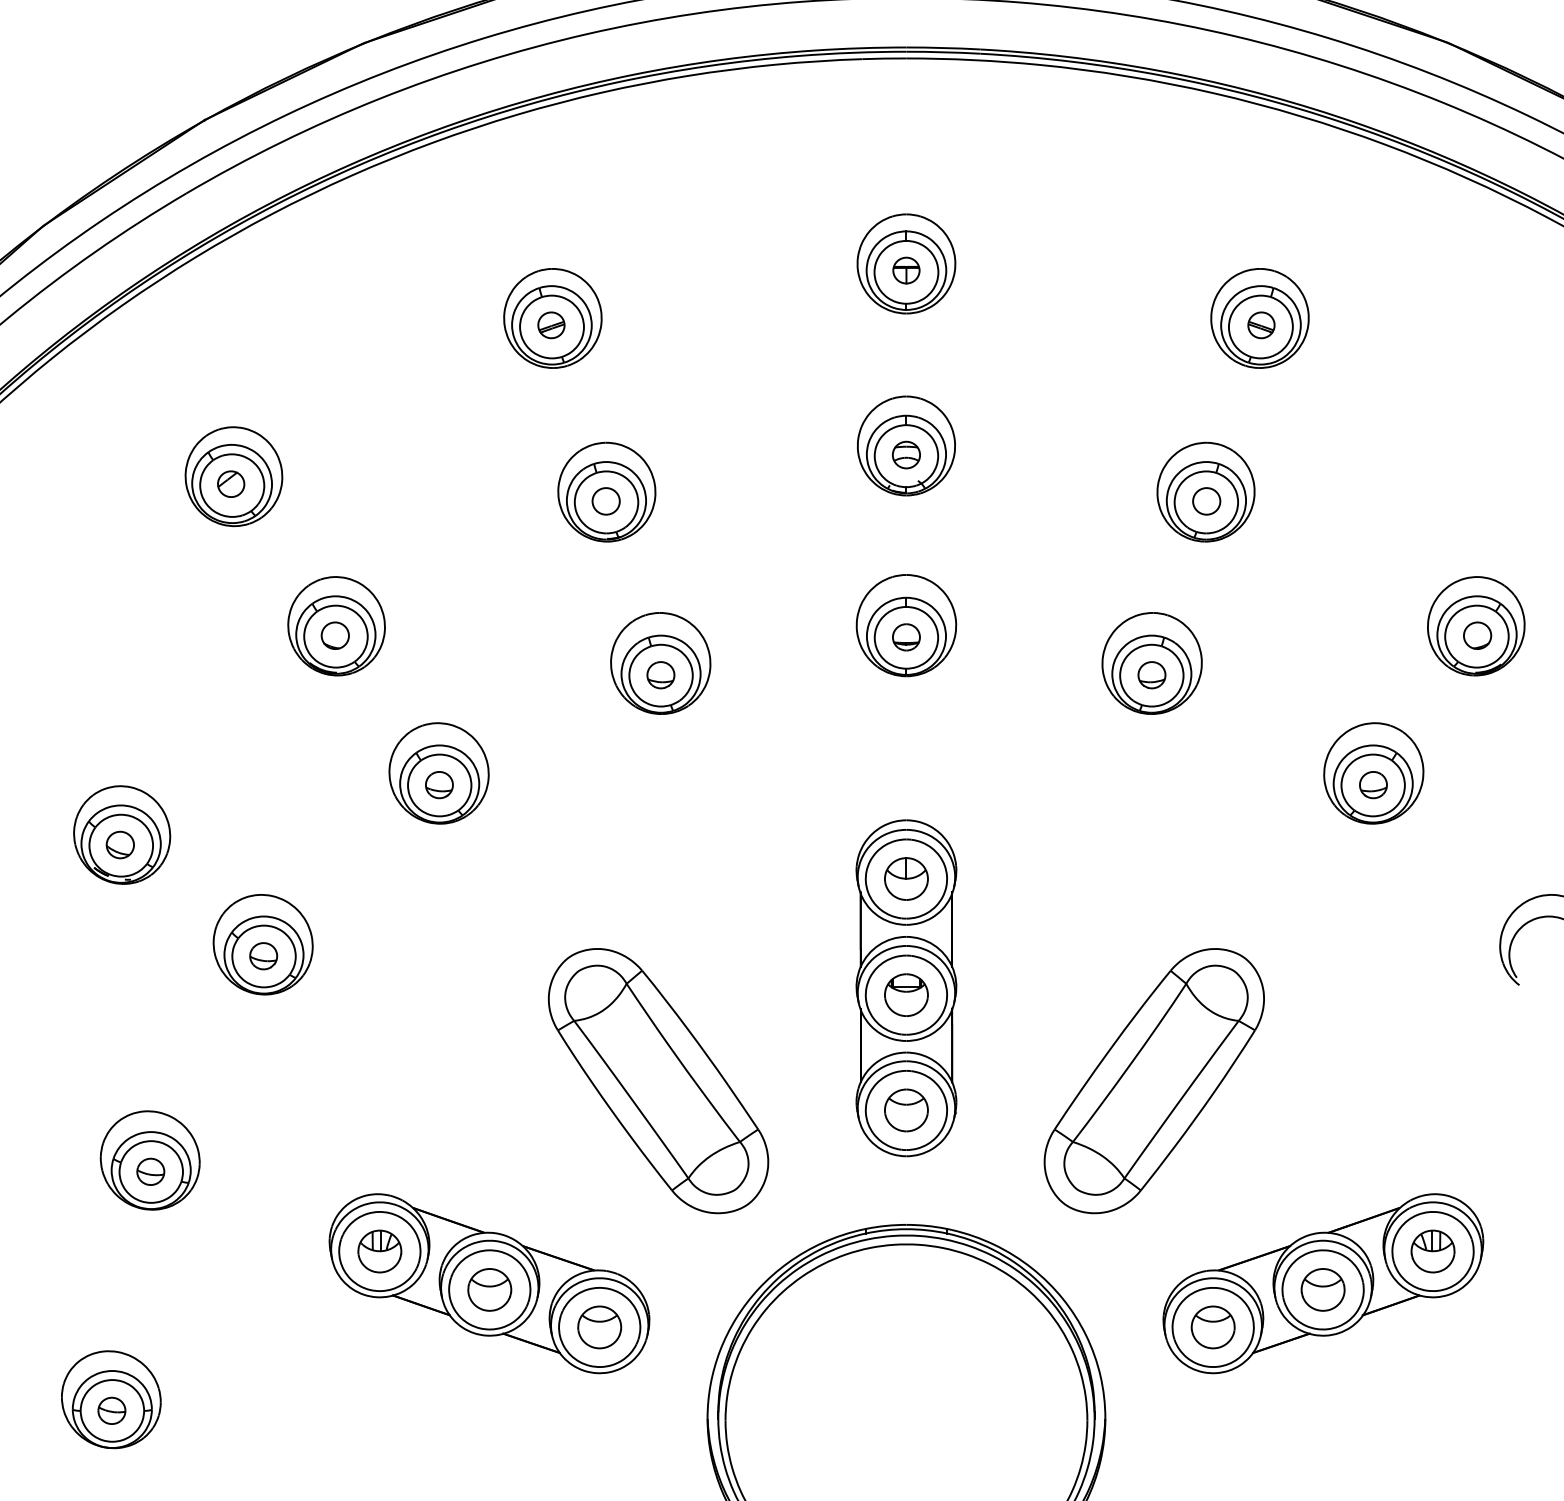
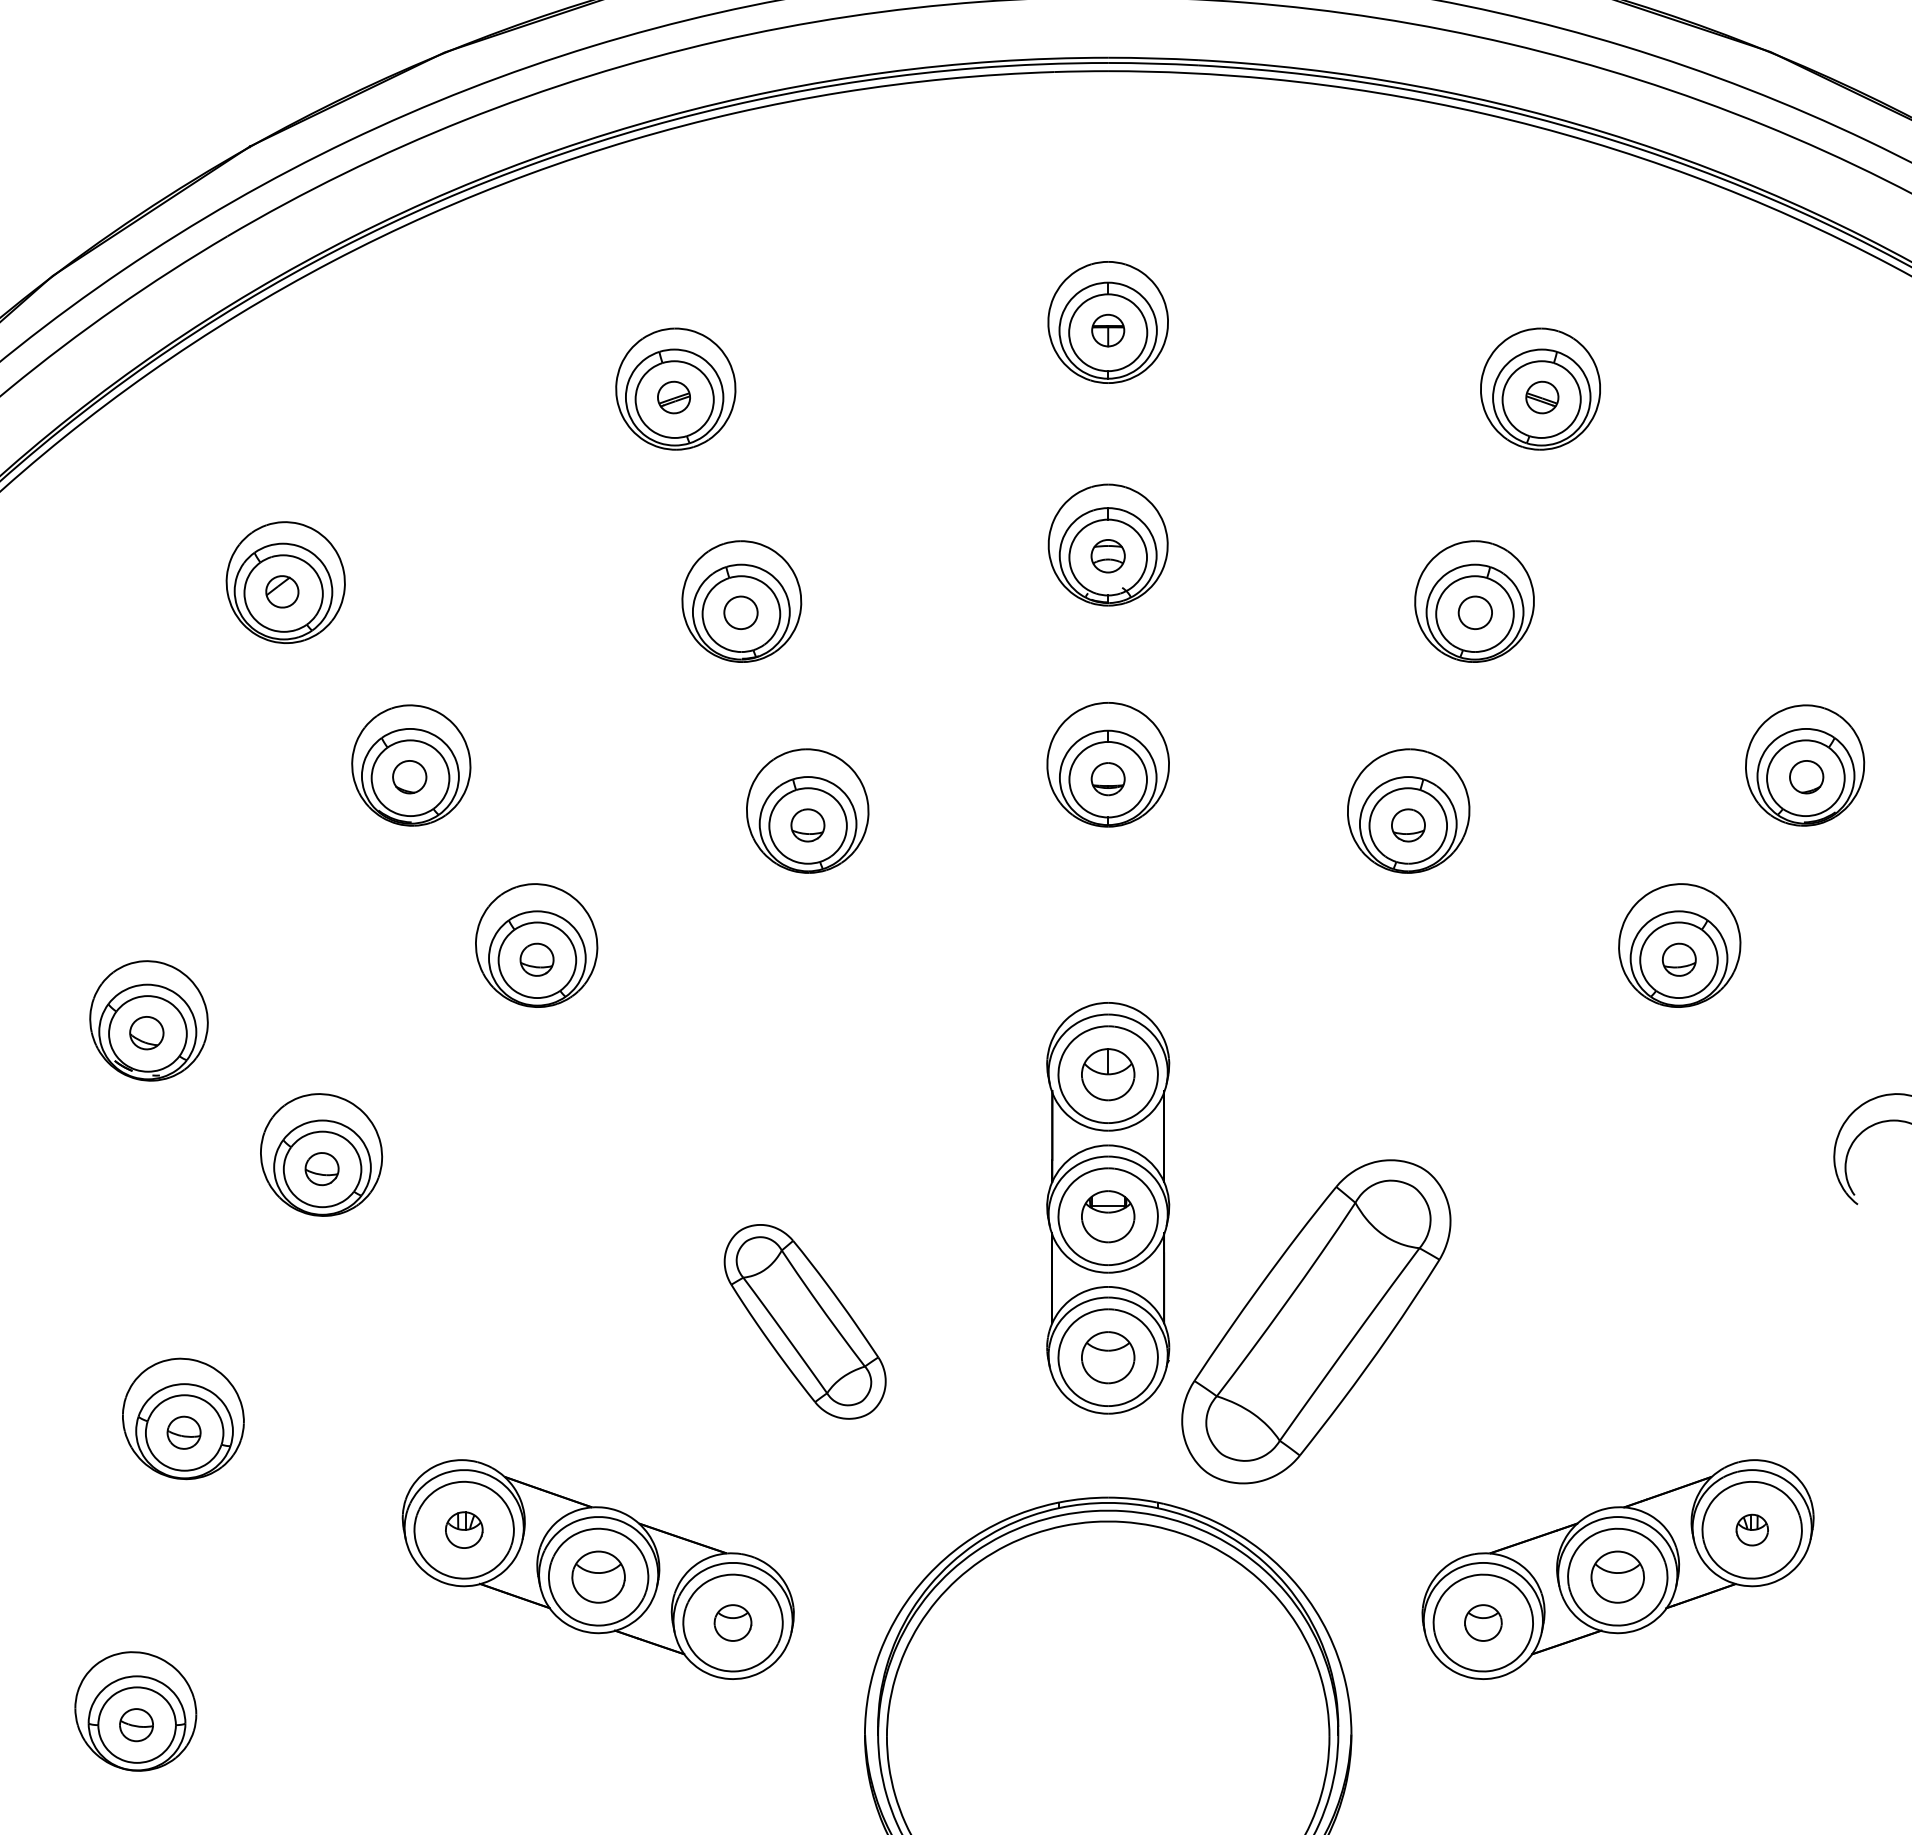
part: (658, 1080) -> (805, 1321), size x0.6
part: (1154, 1080) -> (1316, 1321), moved
part: (380, 1250) -> (464, 1529), size x0.7
part: (1433, 1250) -> (1752, 1529), size x0.6
part: (599, 1326) -> (732, 1622), size x0.7
part: (1213, 1326) -> (1483, 1622), size x0.7

